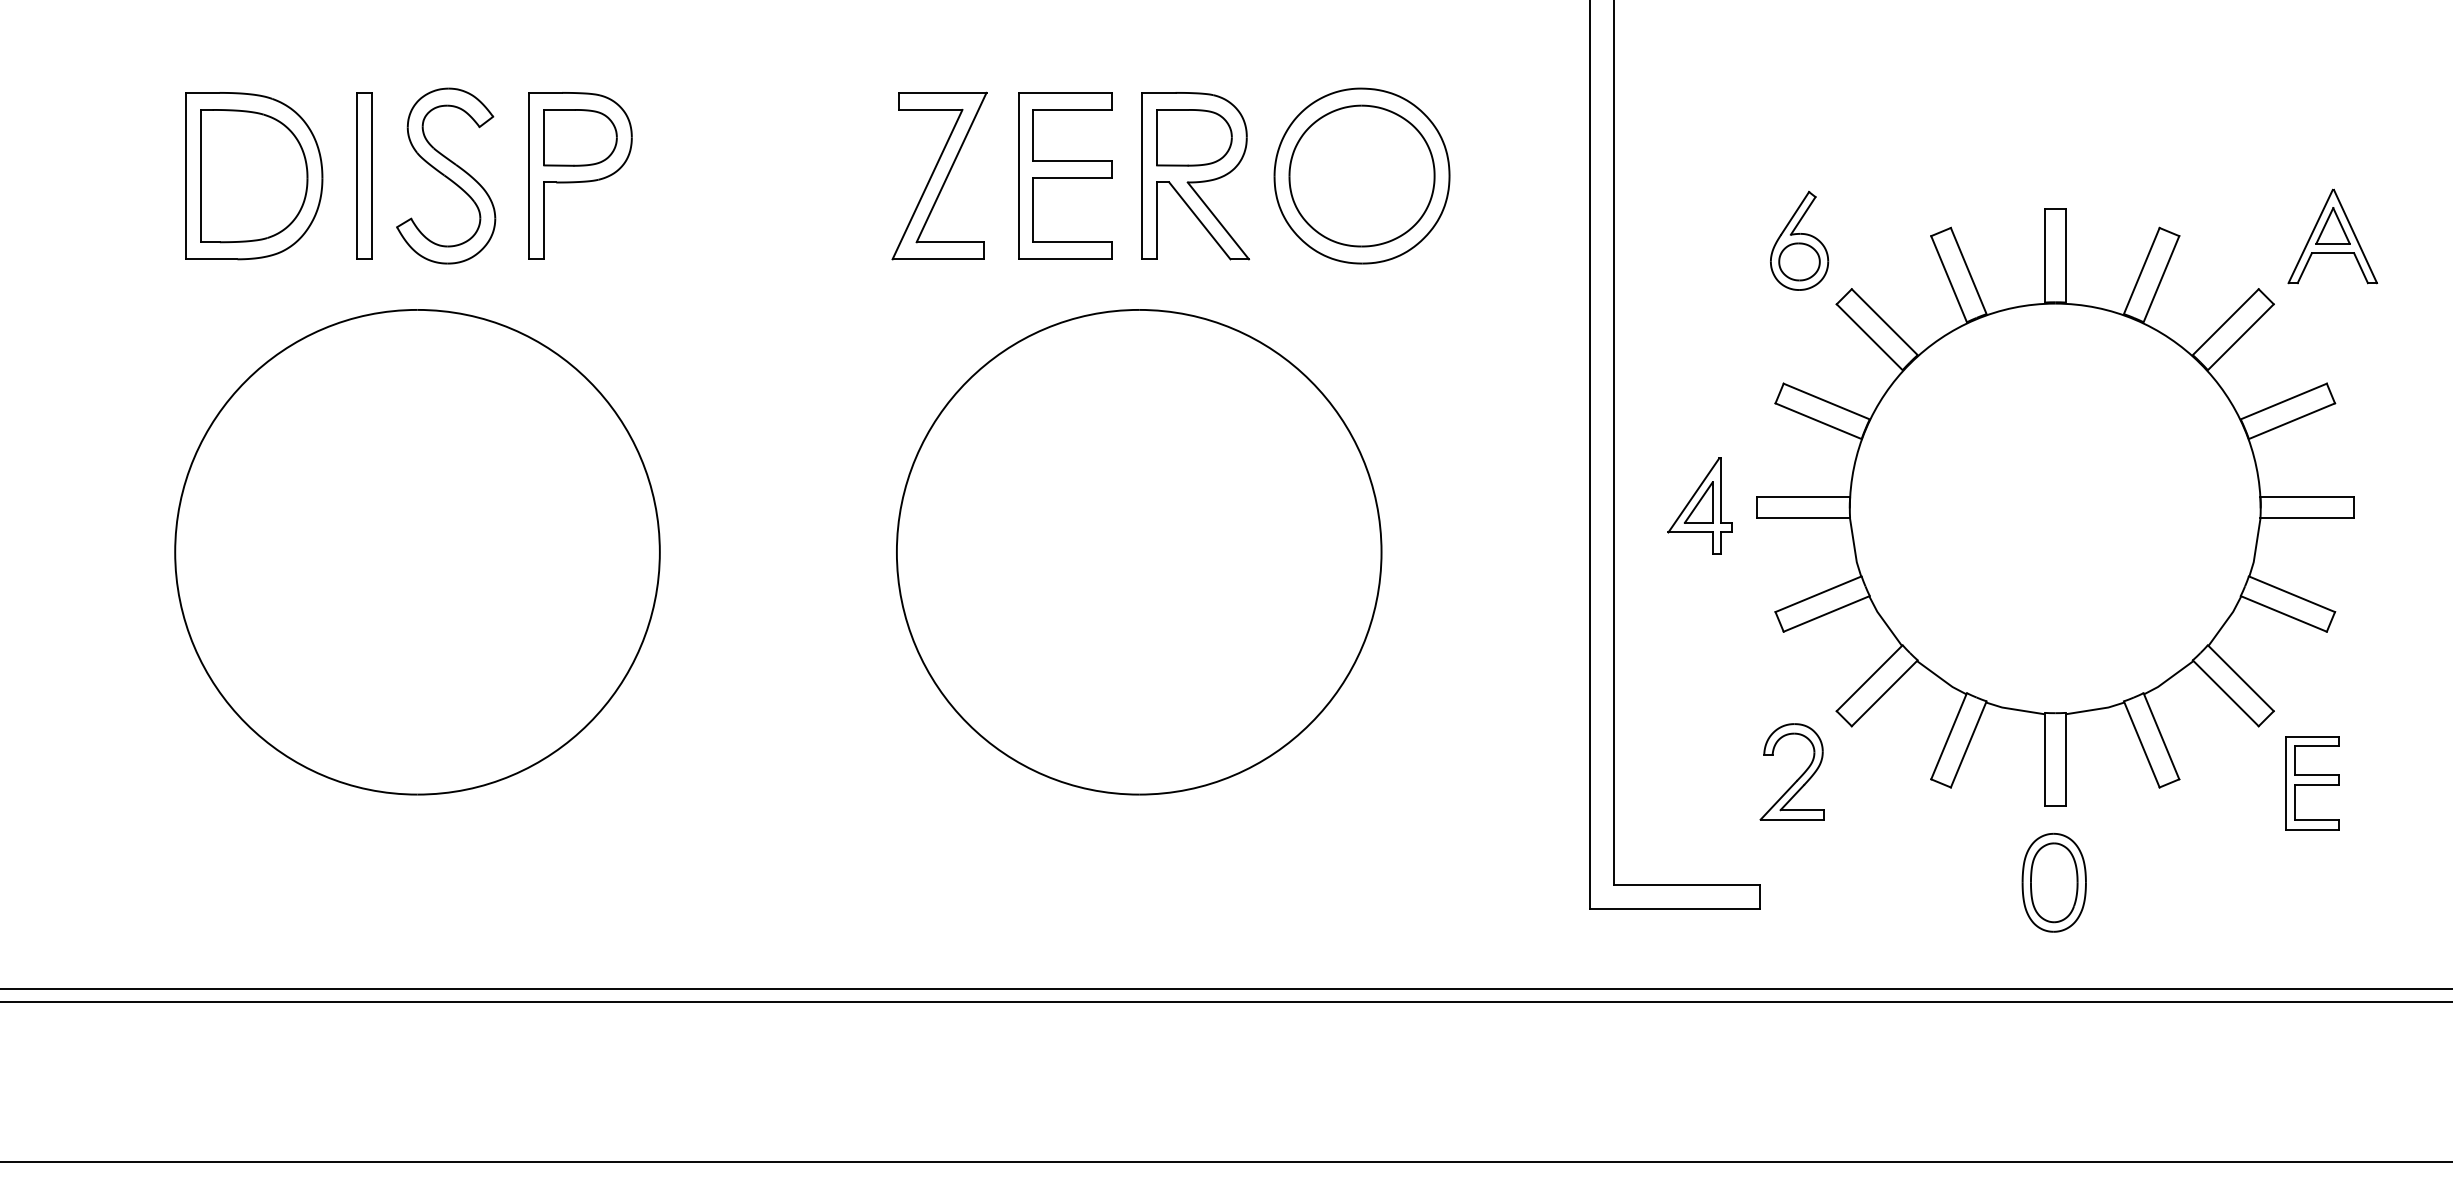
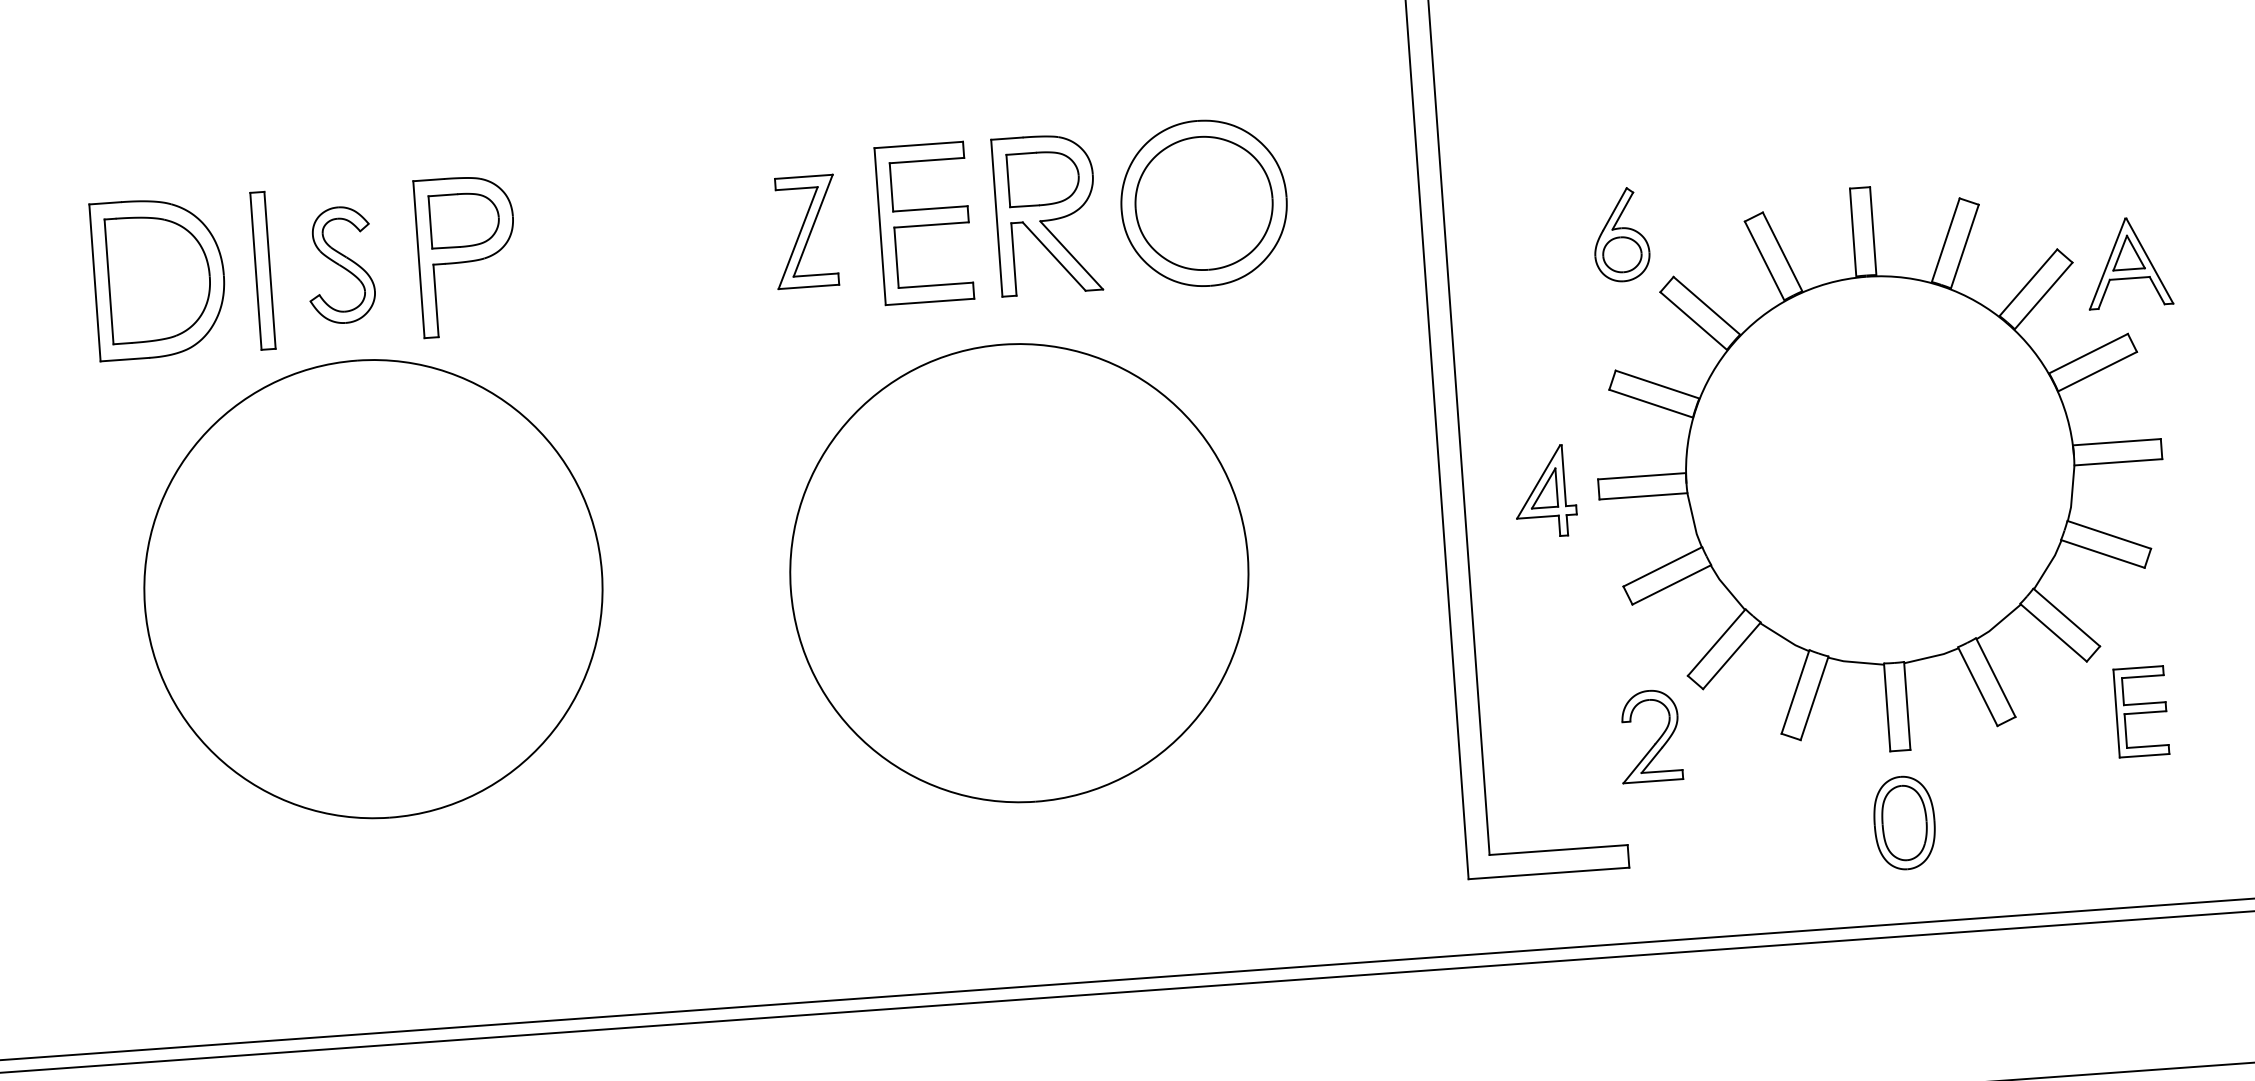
part: (446, 175) -> (340, 264), size x0.7
part: (939, 175) -> (805, 231), size x0.7
part: (2332, 236) -> (2128, 262), moved
part: (417, 552) -> (373, 589), moved

